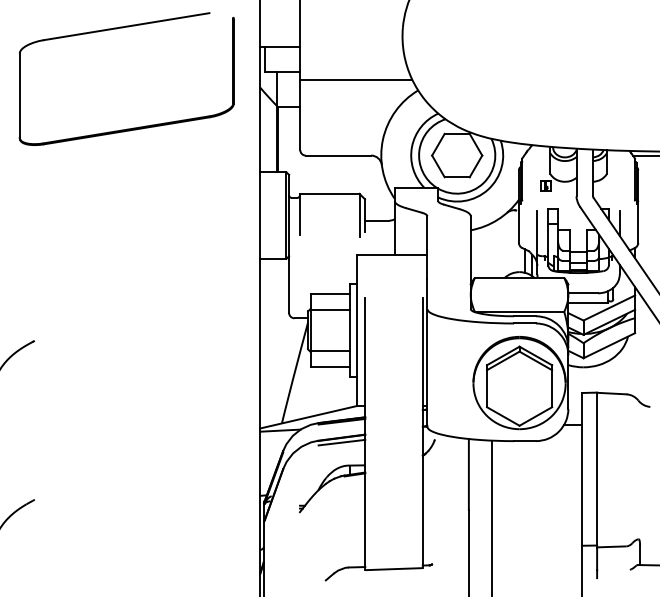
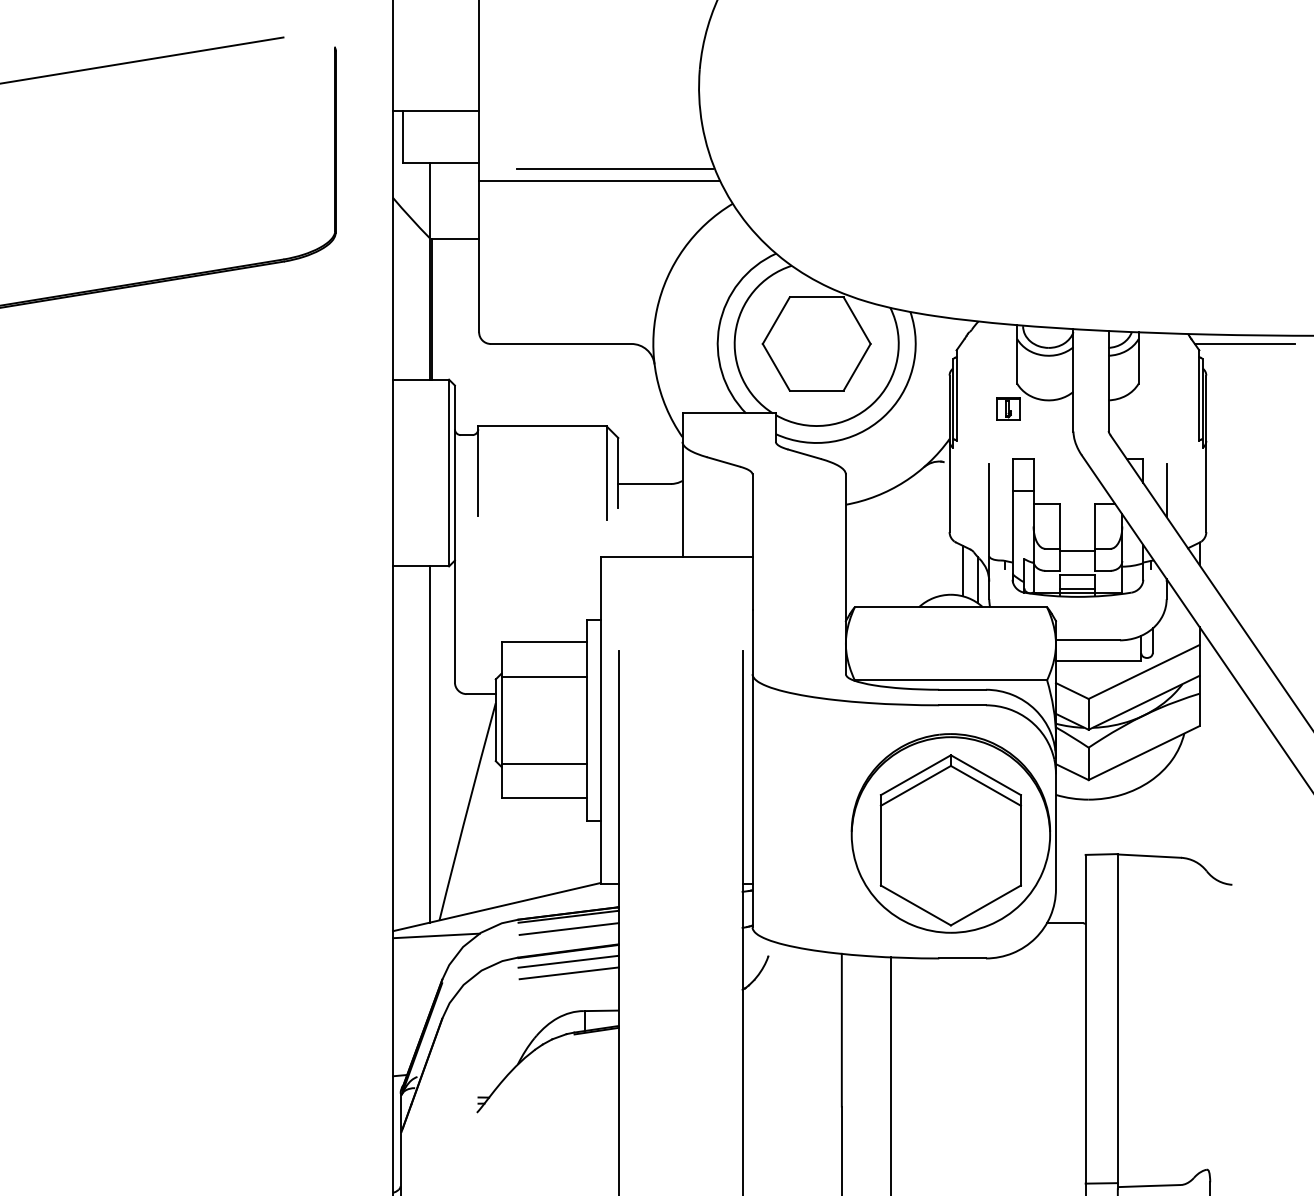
line: (362, 74) -> (612, 169), added
line: (277, 341) -> (430, 744), added
line: (342, 427) -> (569, 929), added
line: (342, 447) -> (569, 972), added

